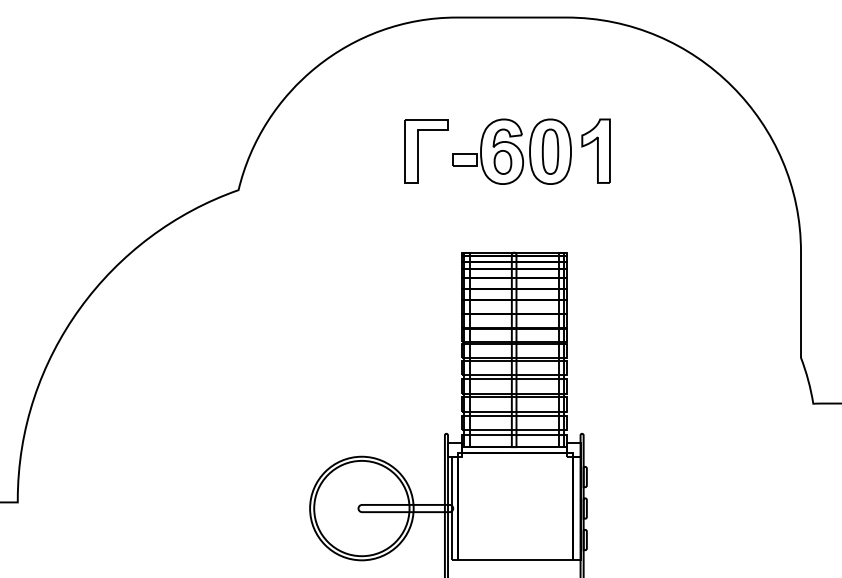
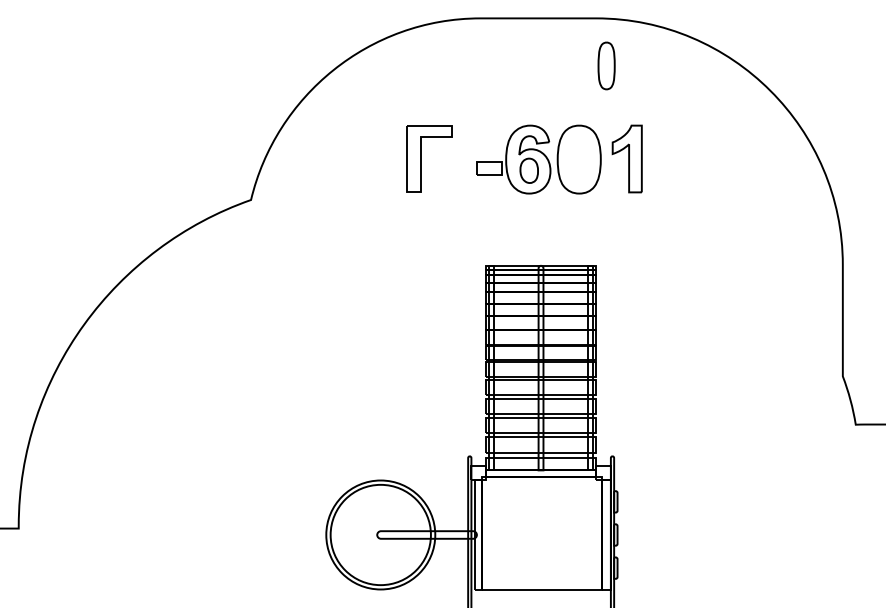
part: (418, 151) -> (421, 159), moved
part: (550, 151) -> (606, 65), moved

